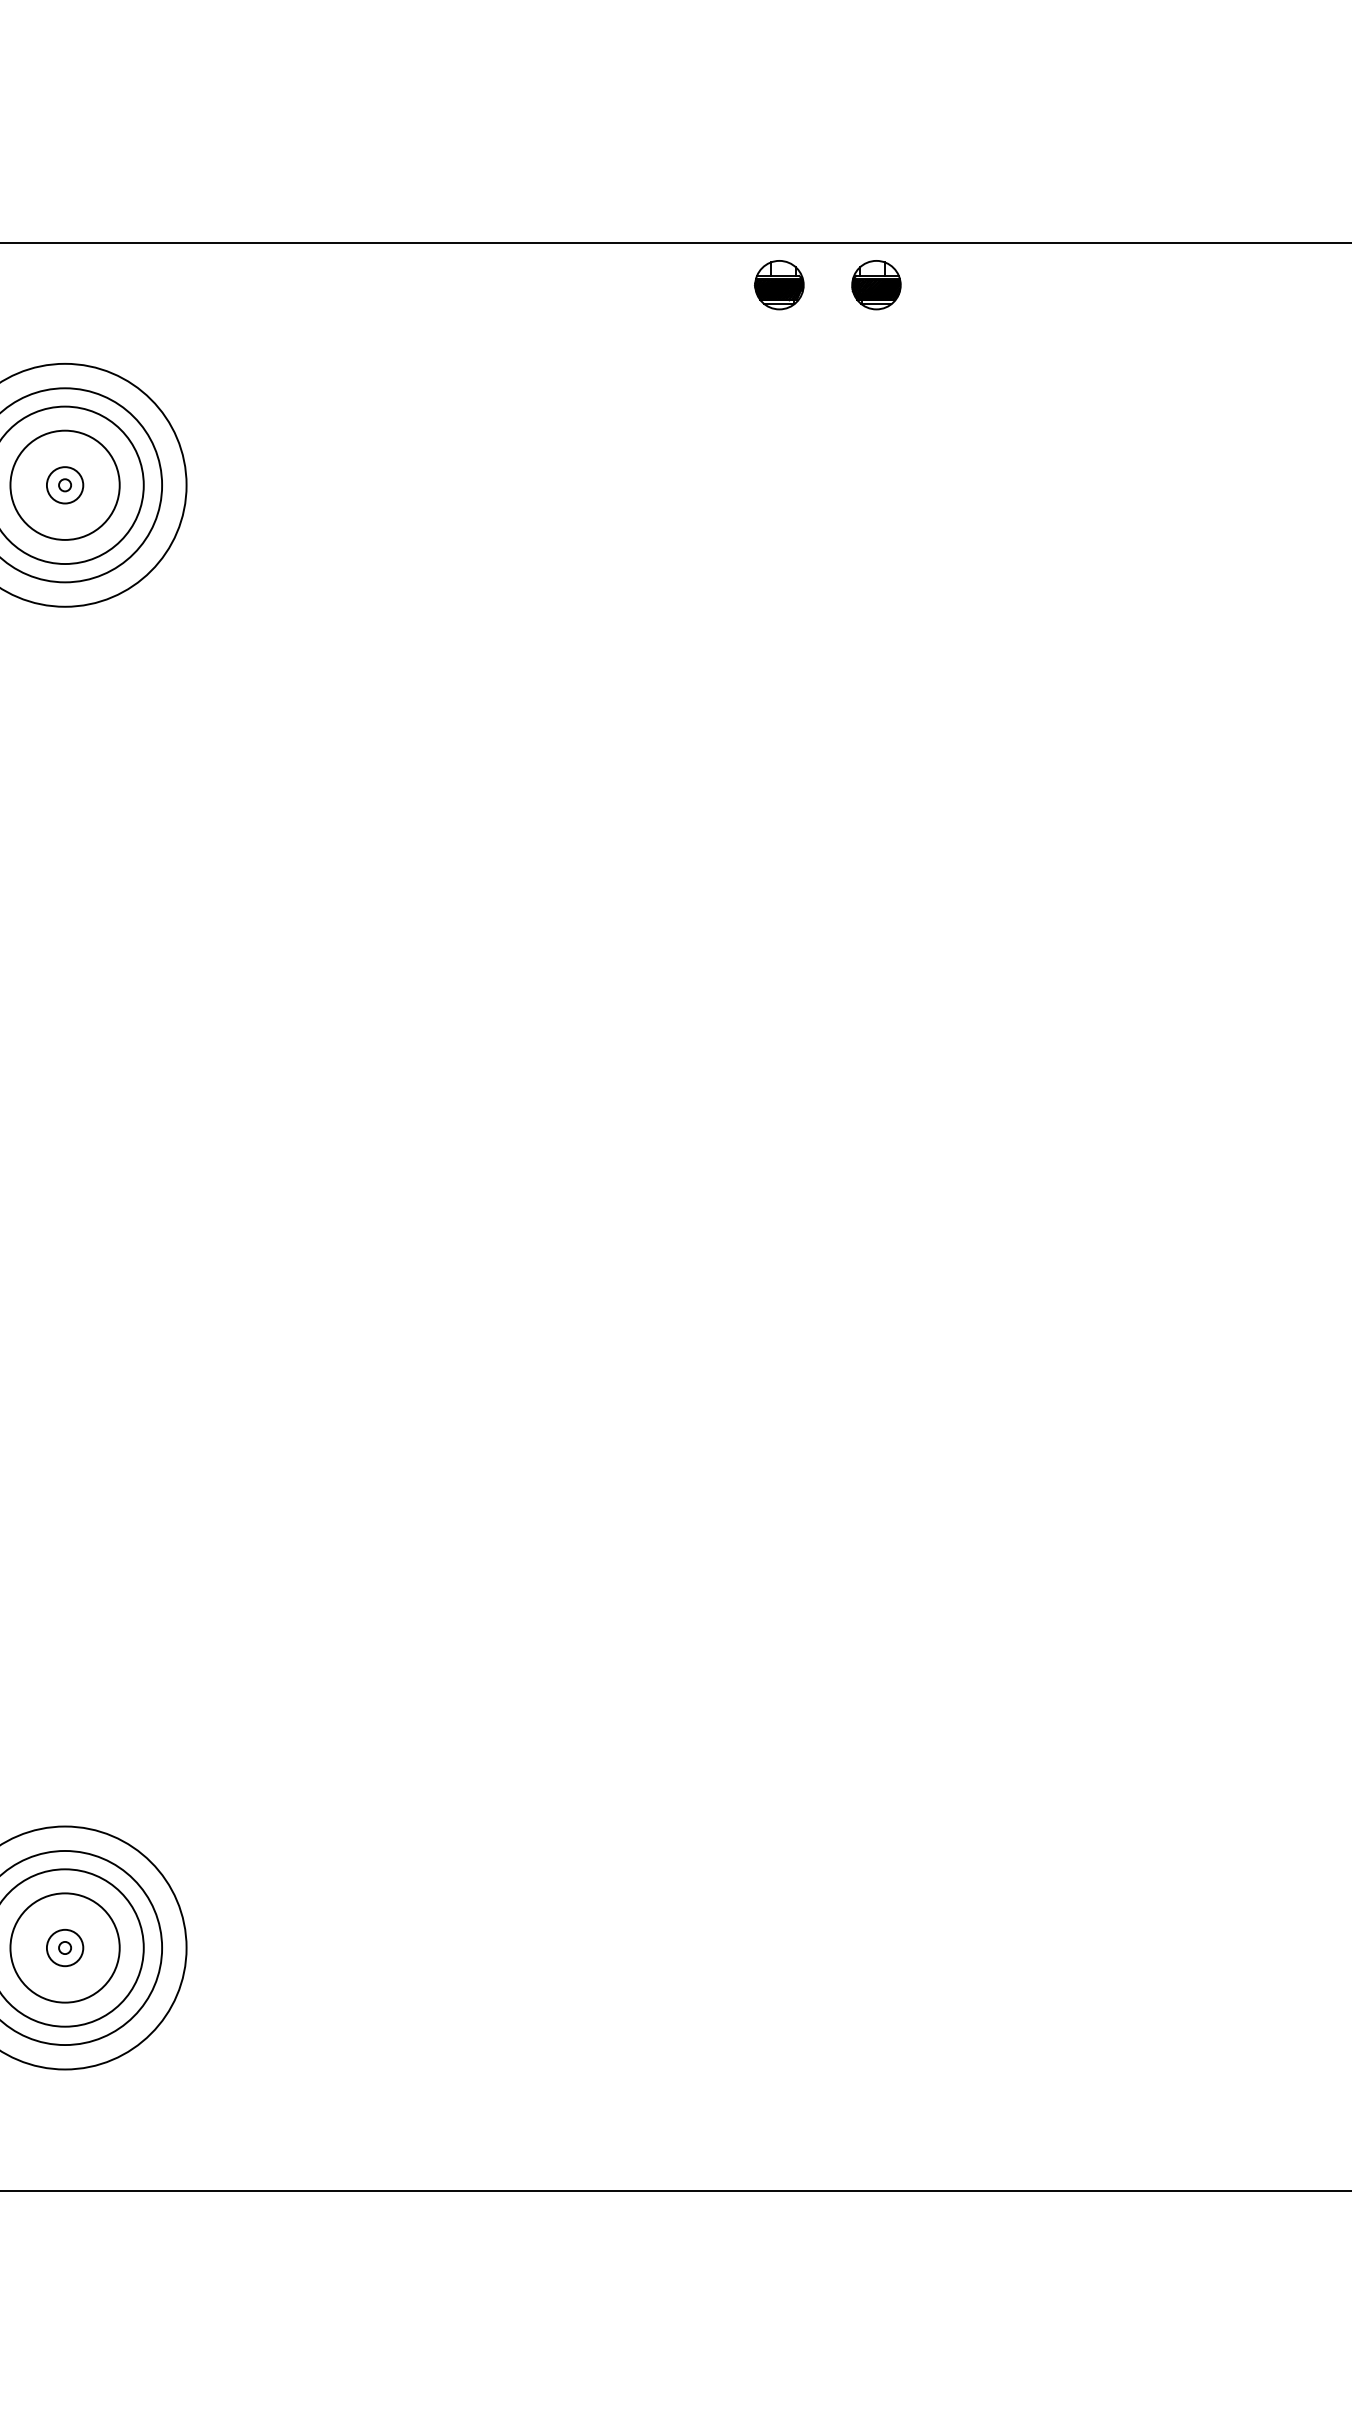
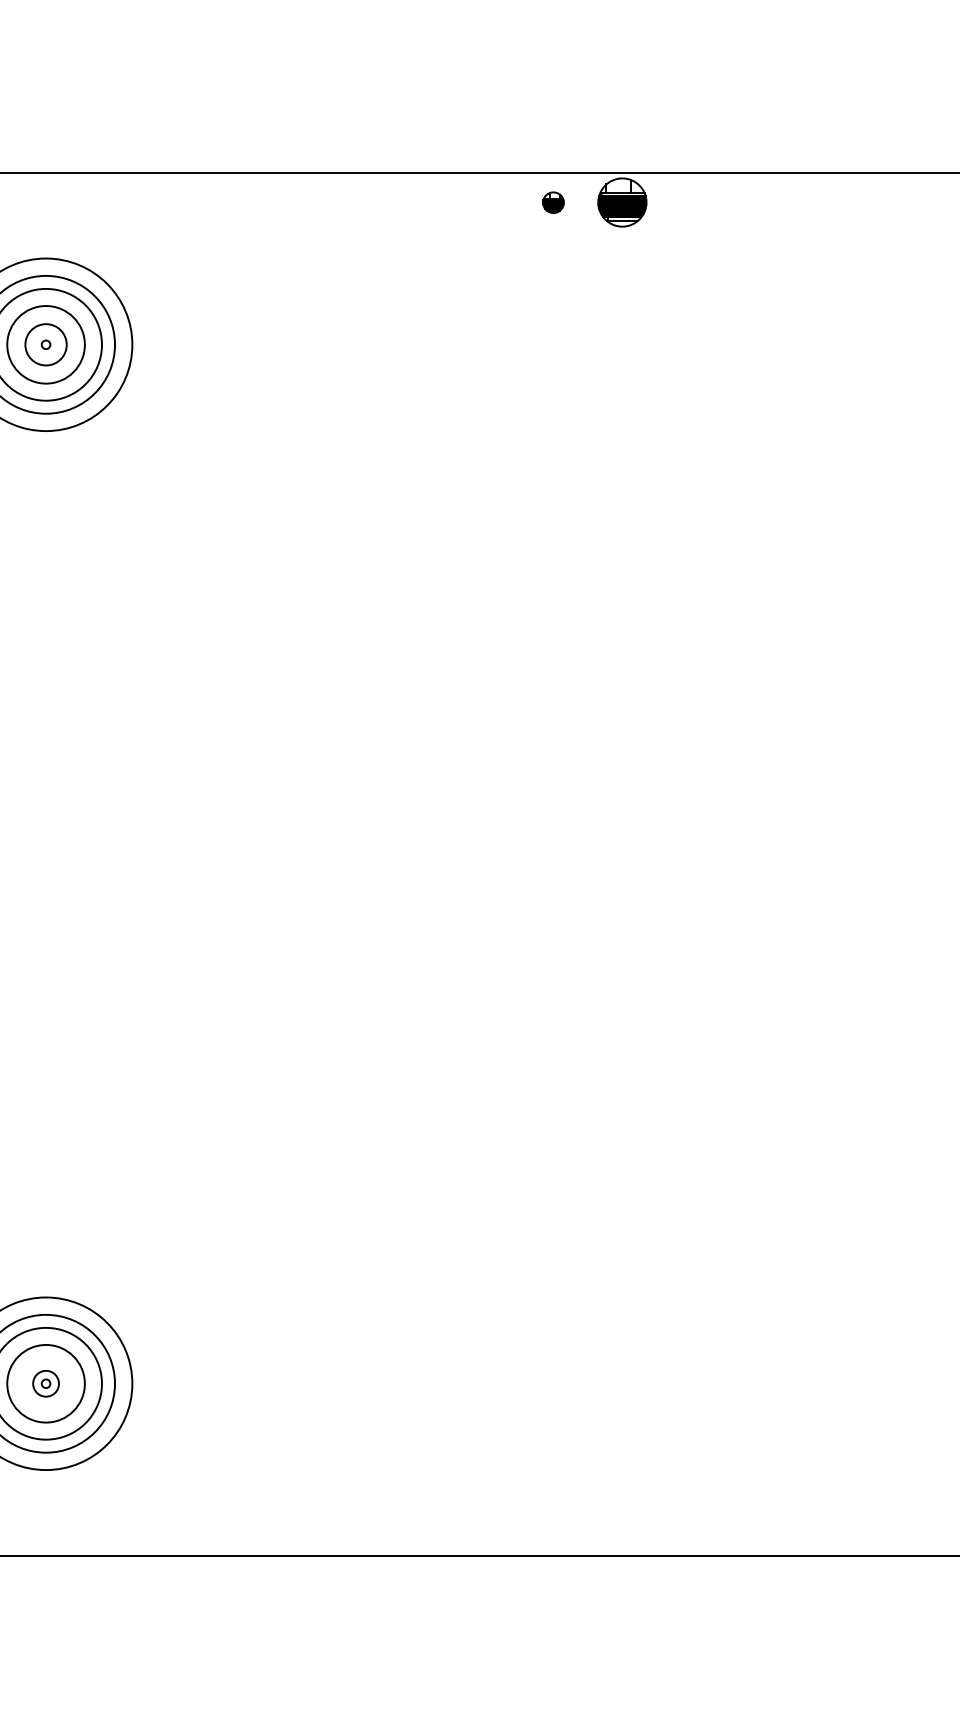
part: (779, 285) -> (553, 202), size x0.6
part: (876, 285) -> (622, 202), size x1.4
circle: (64, 485) -> (45, 344), size x1.6

